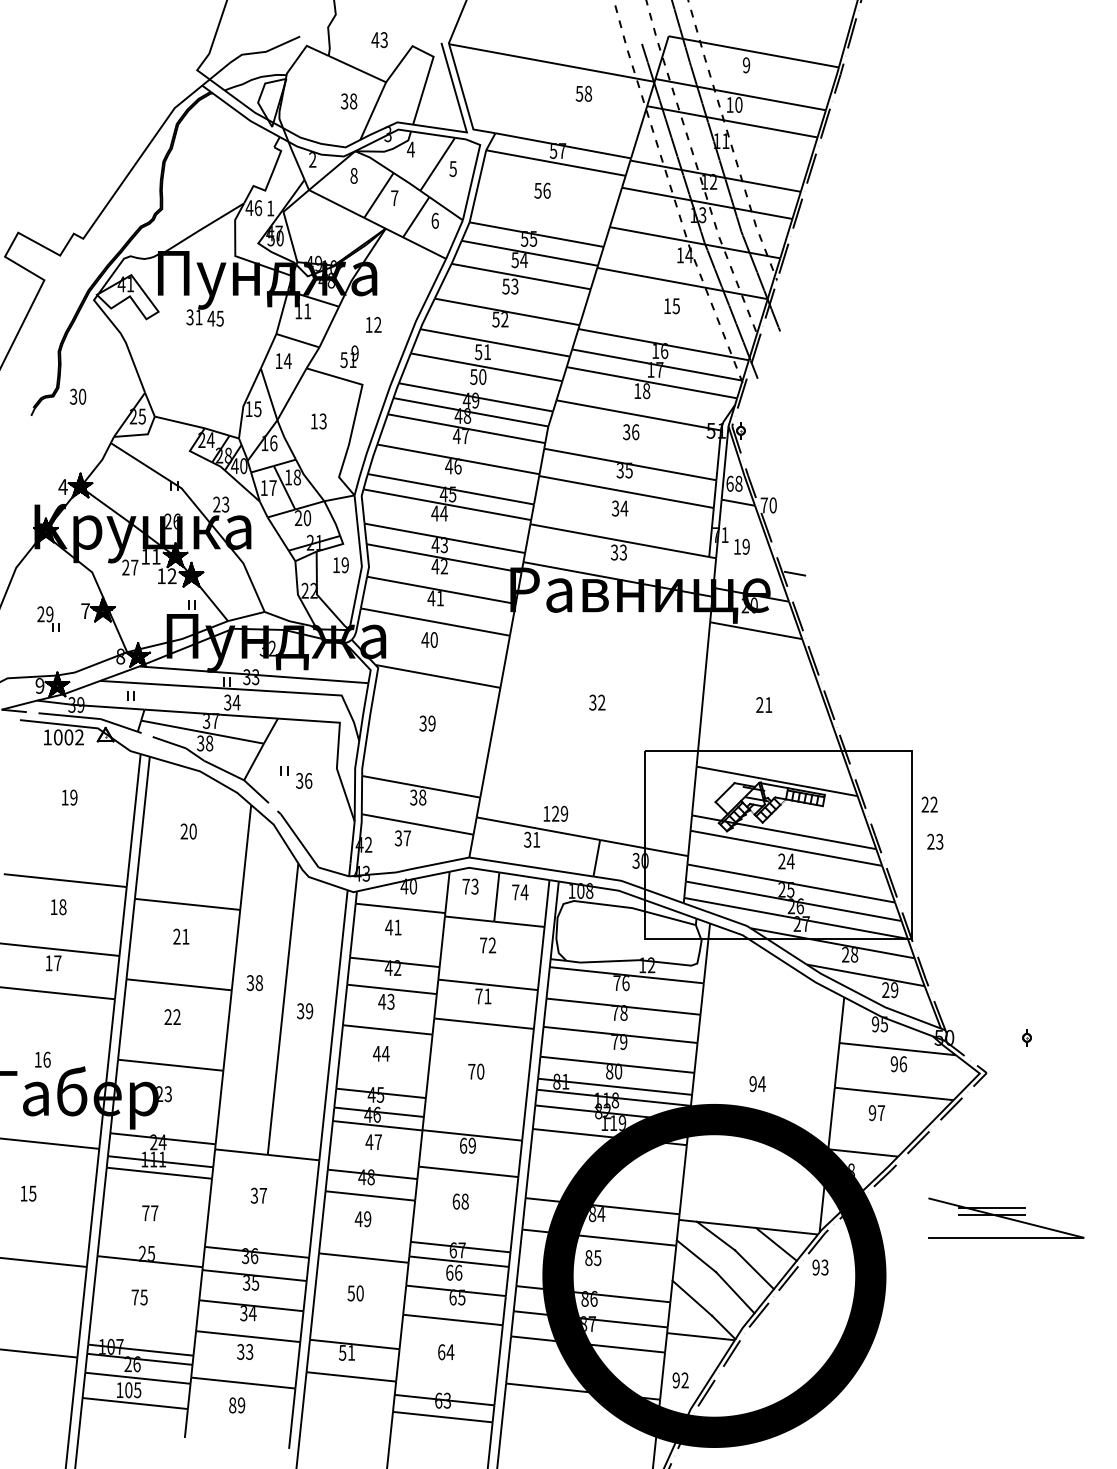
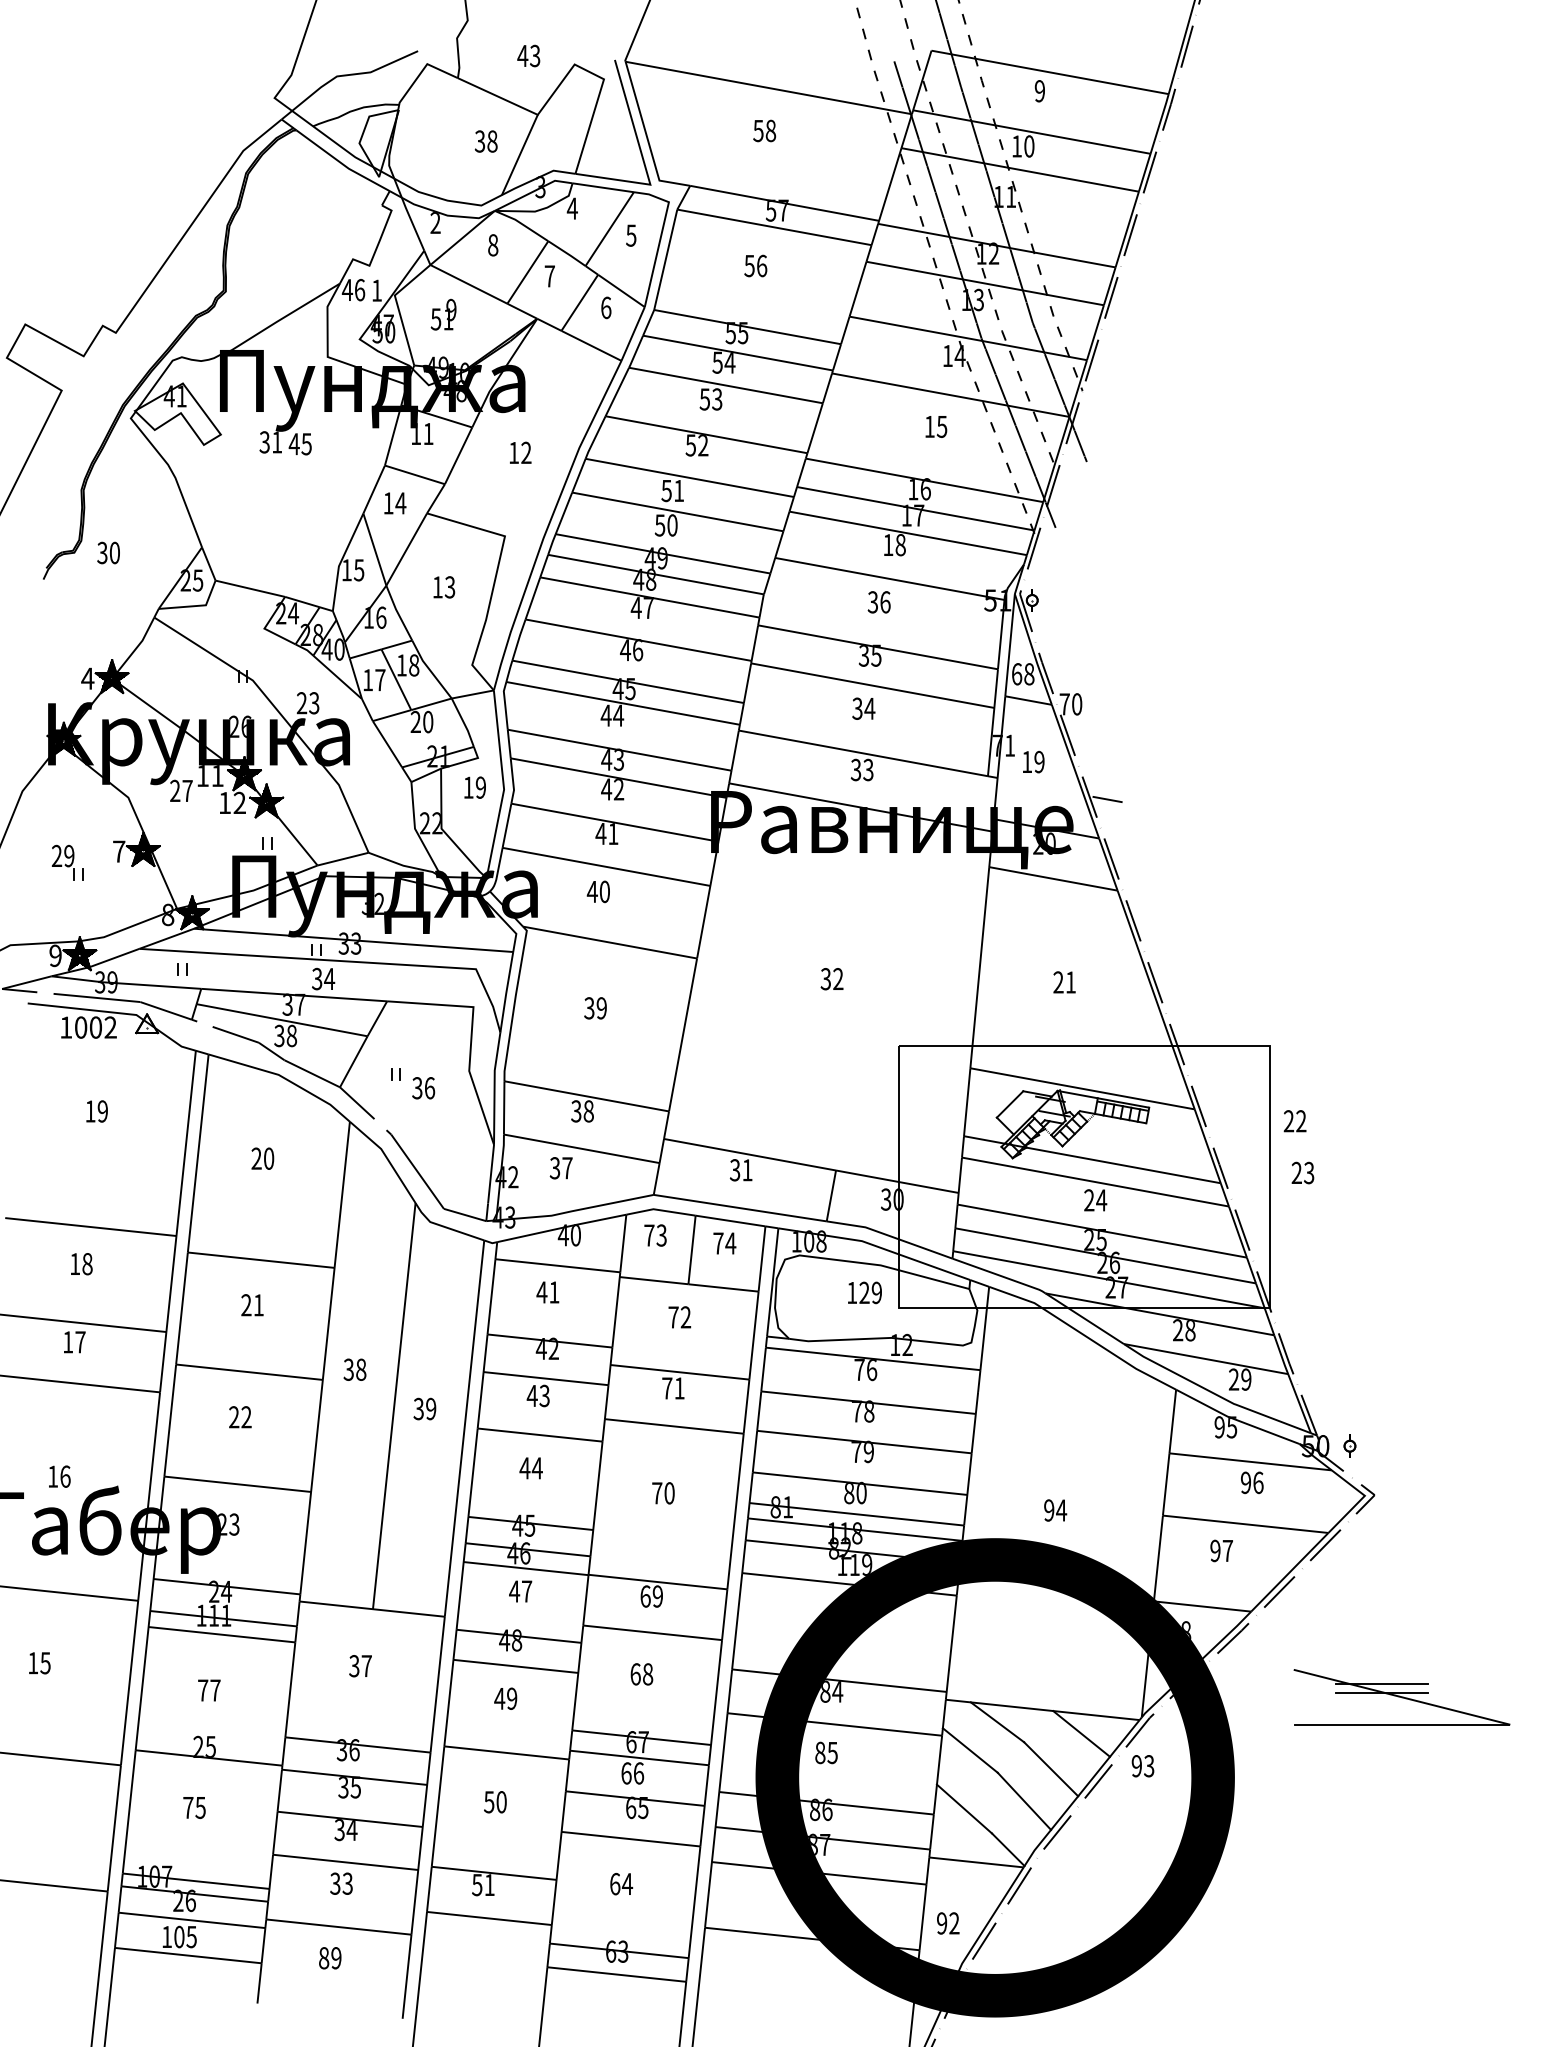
text: (583, 93) -> (764, 130), moved
text: (349, 356) -> (443, 314), moved
text: (555, 813) -> (864, 1292), moved
part: (1026, 1037) -> (1349, 1445), moved

